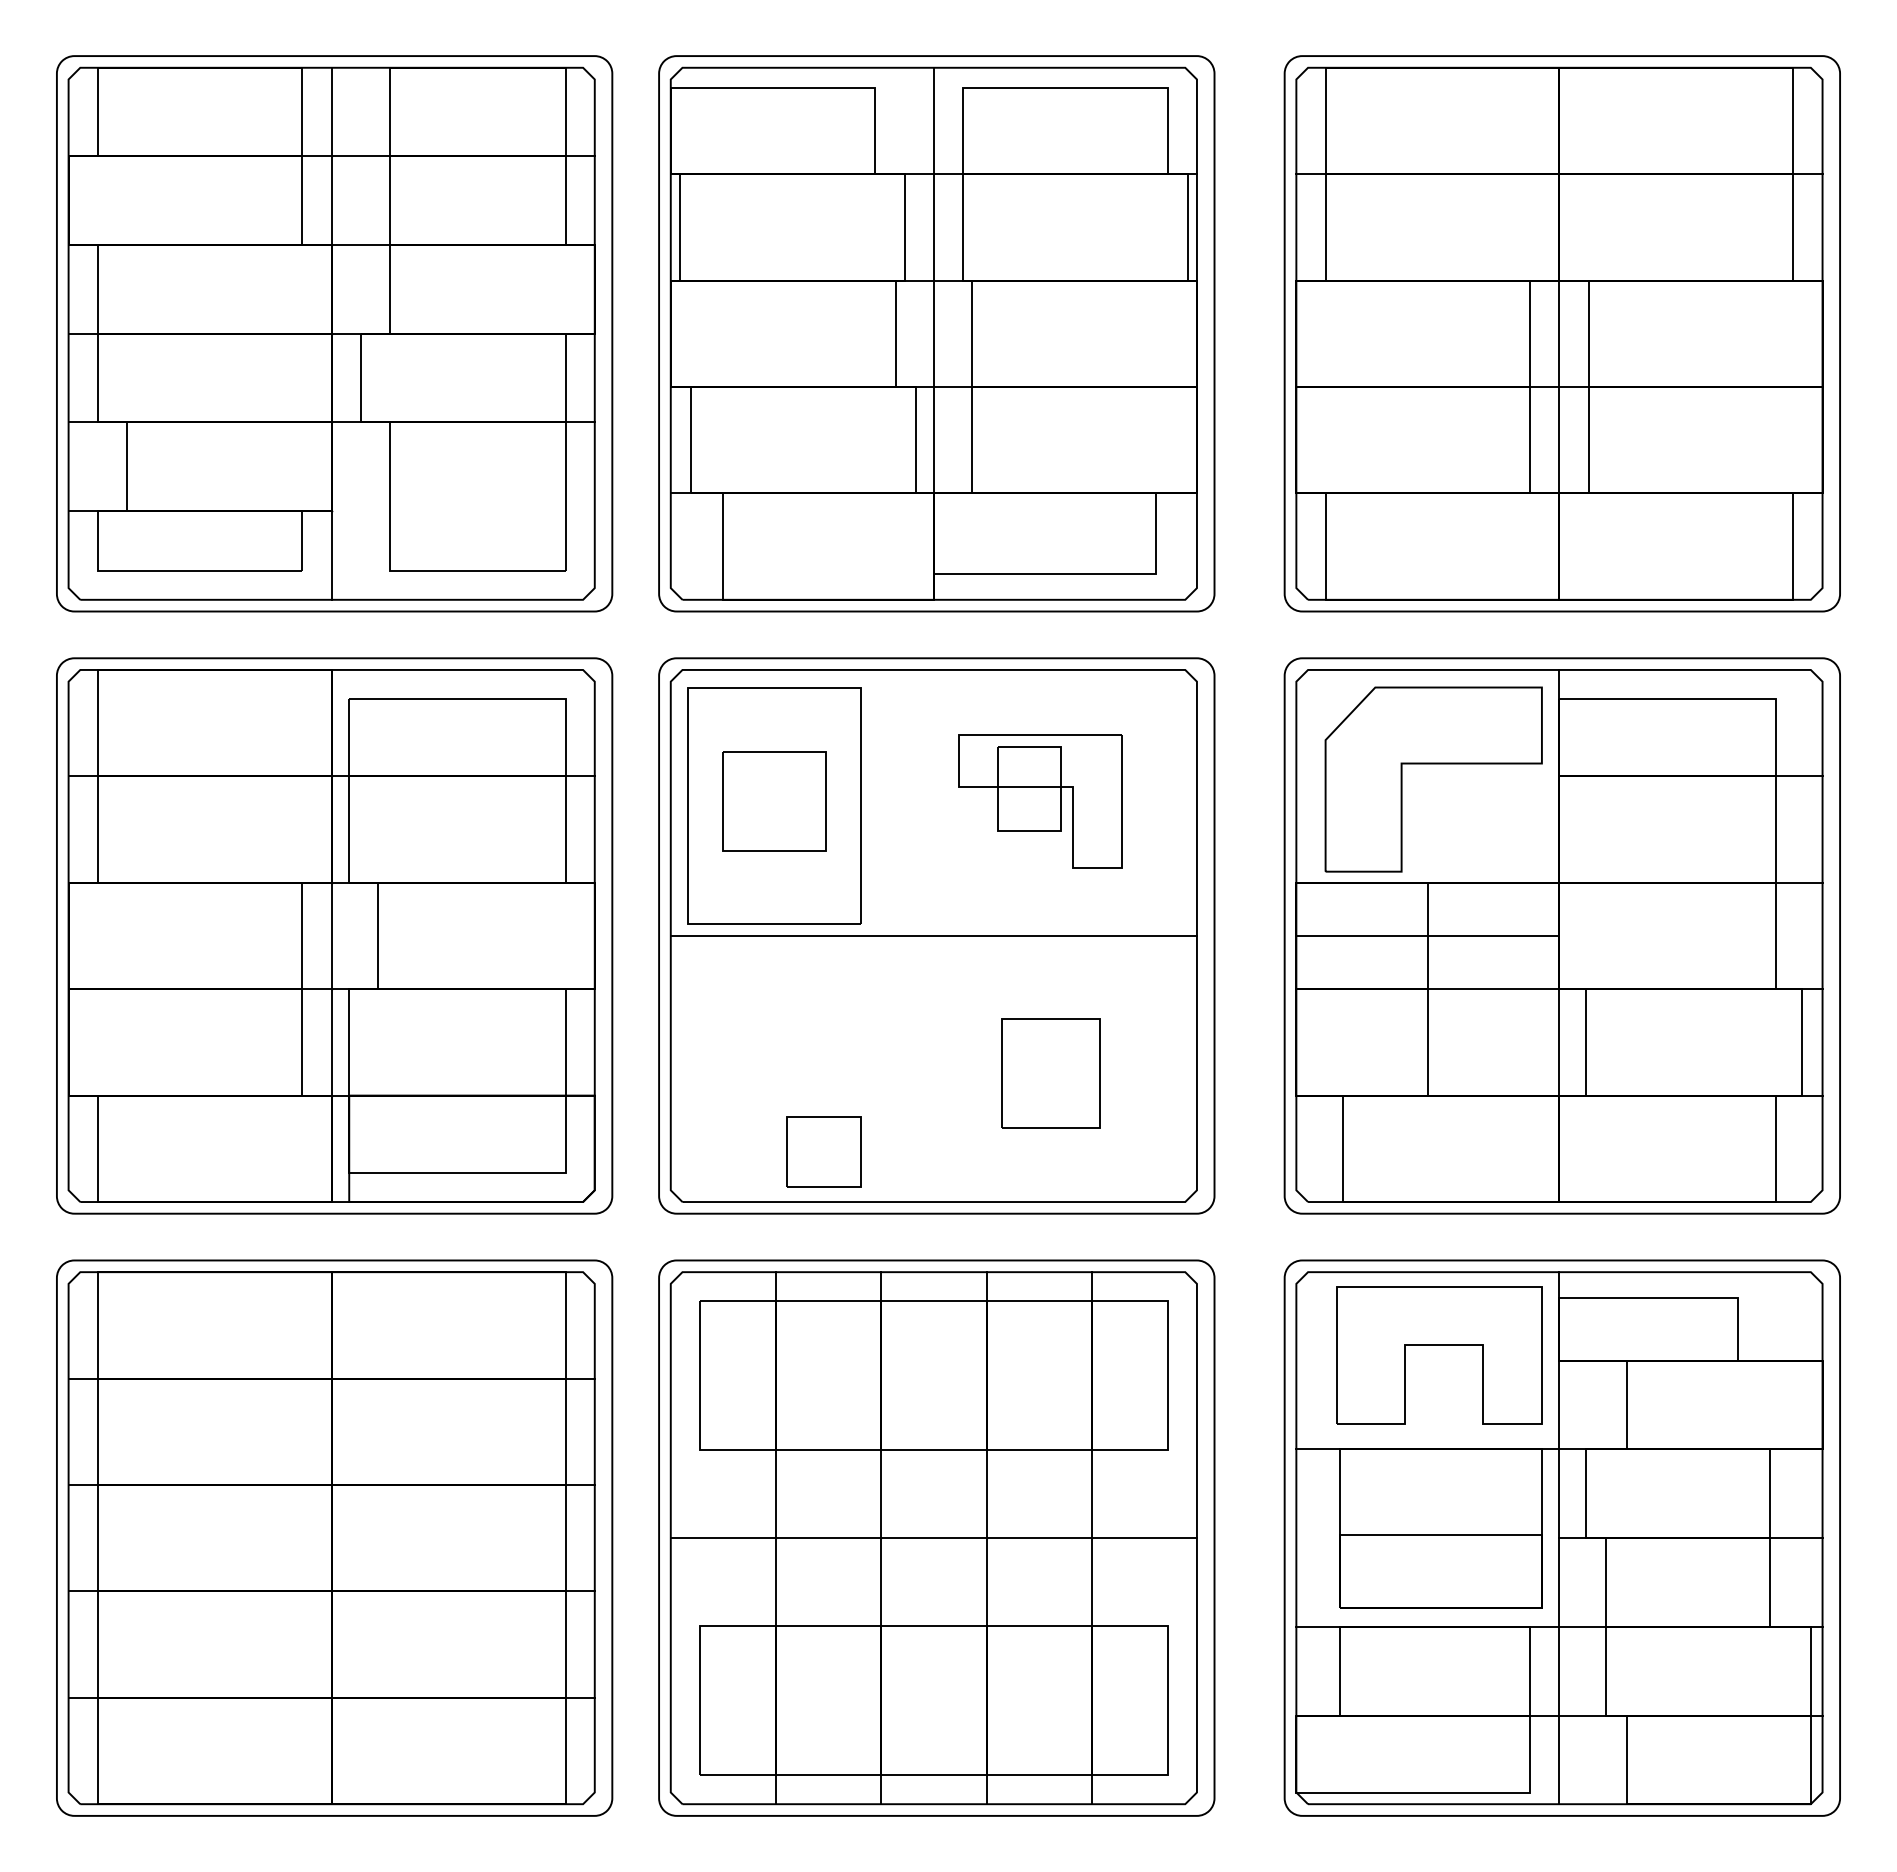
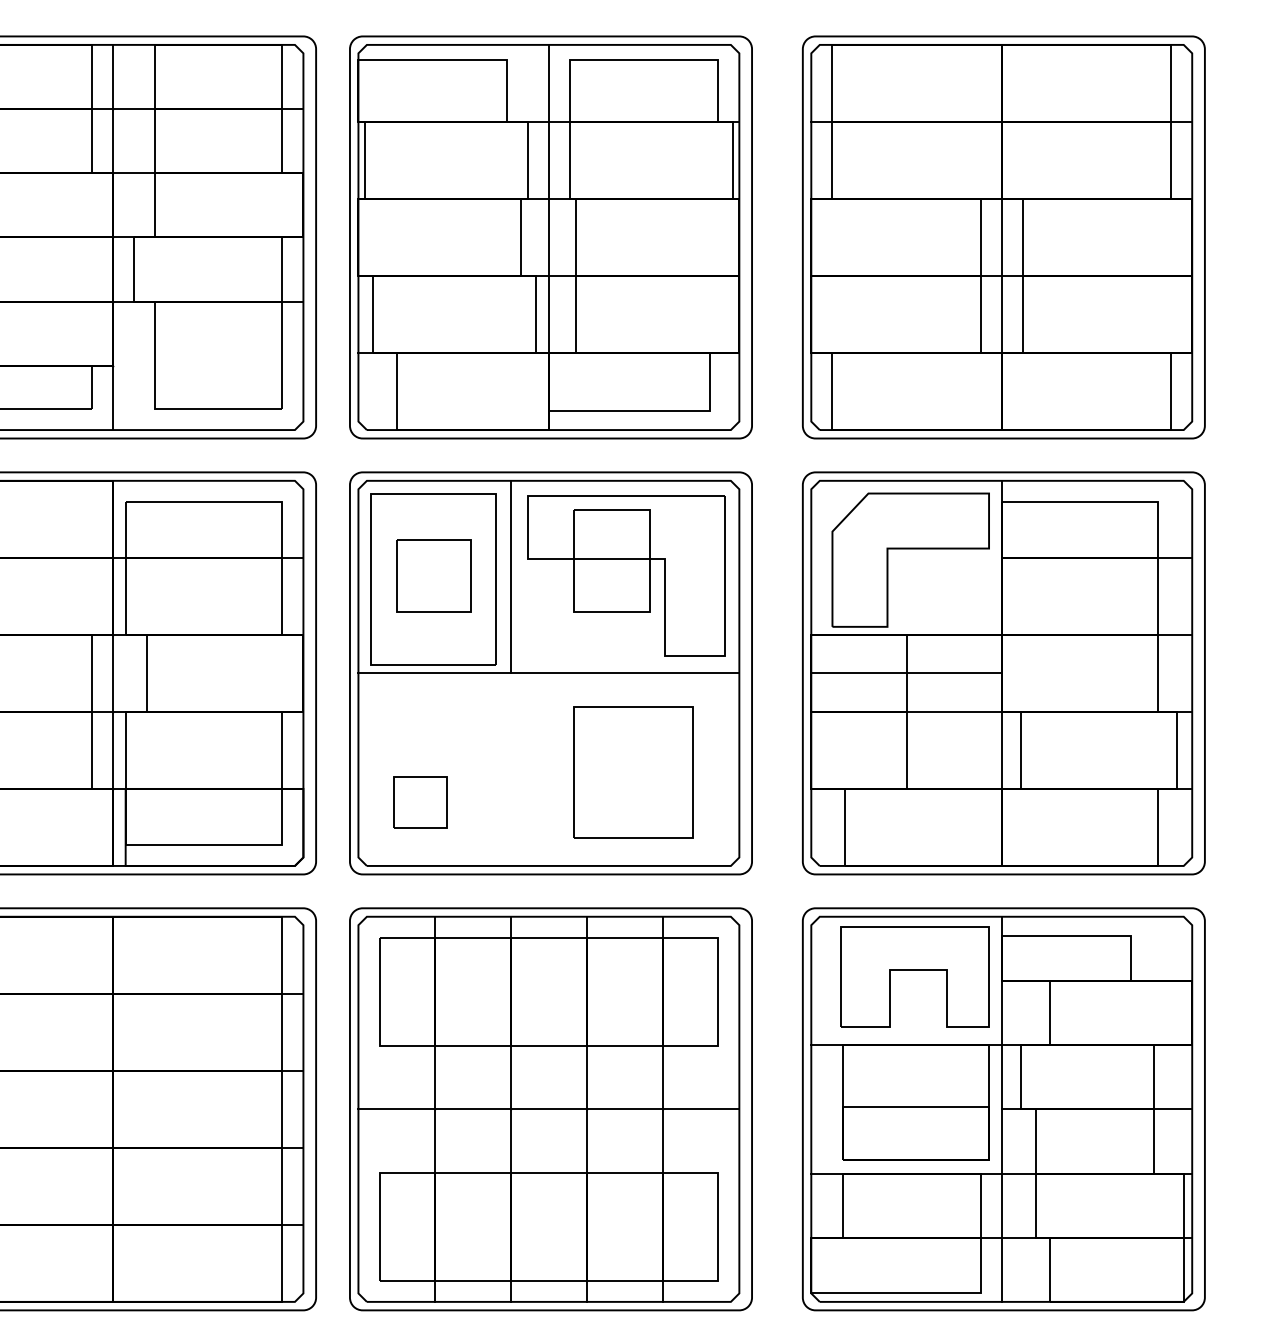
part: (1040, 801) -> (626, 576), size x1.67
line: (881, 802) -> (510, 576), added
part: (1050, 1073) -> (633, 772), size x1.67
part: (823, 1151) -> (420, 801), moved

